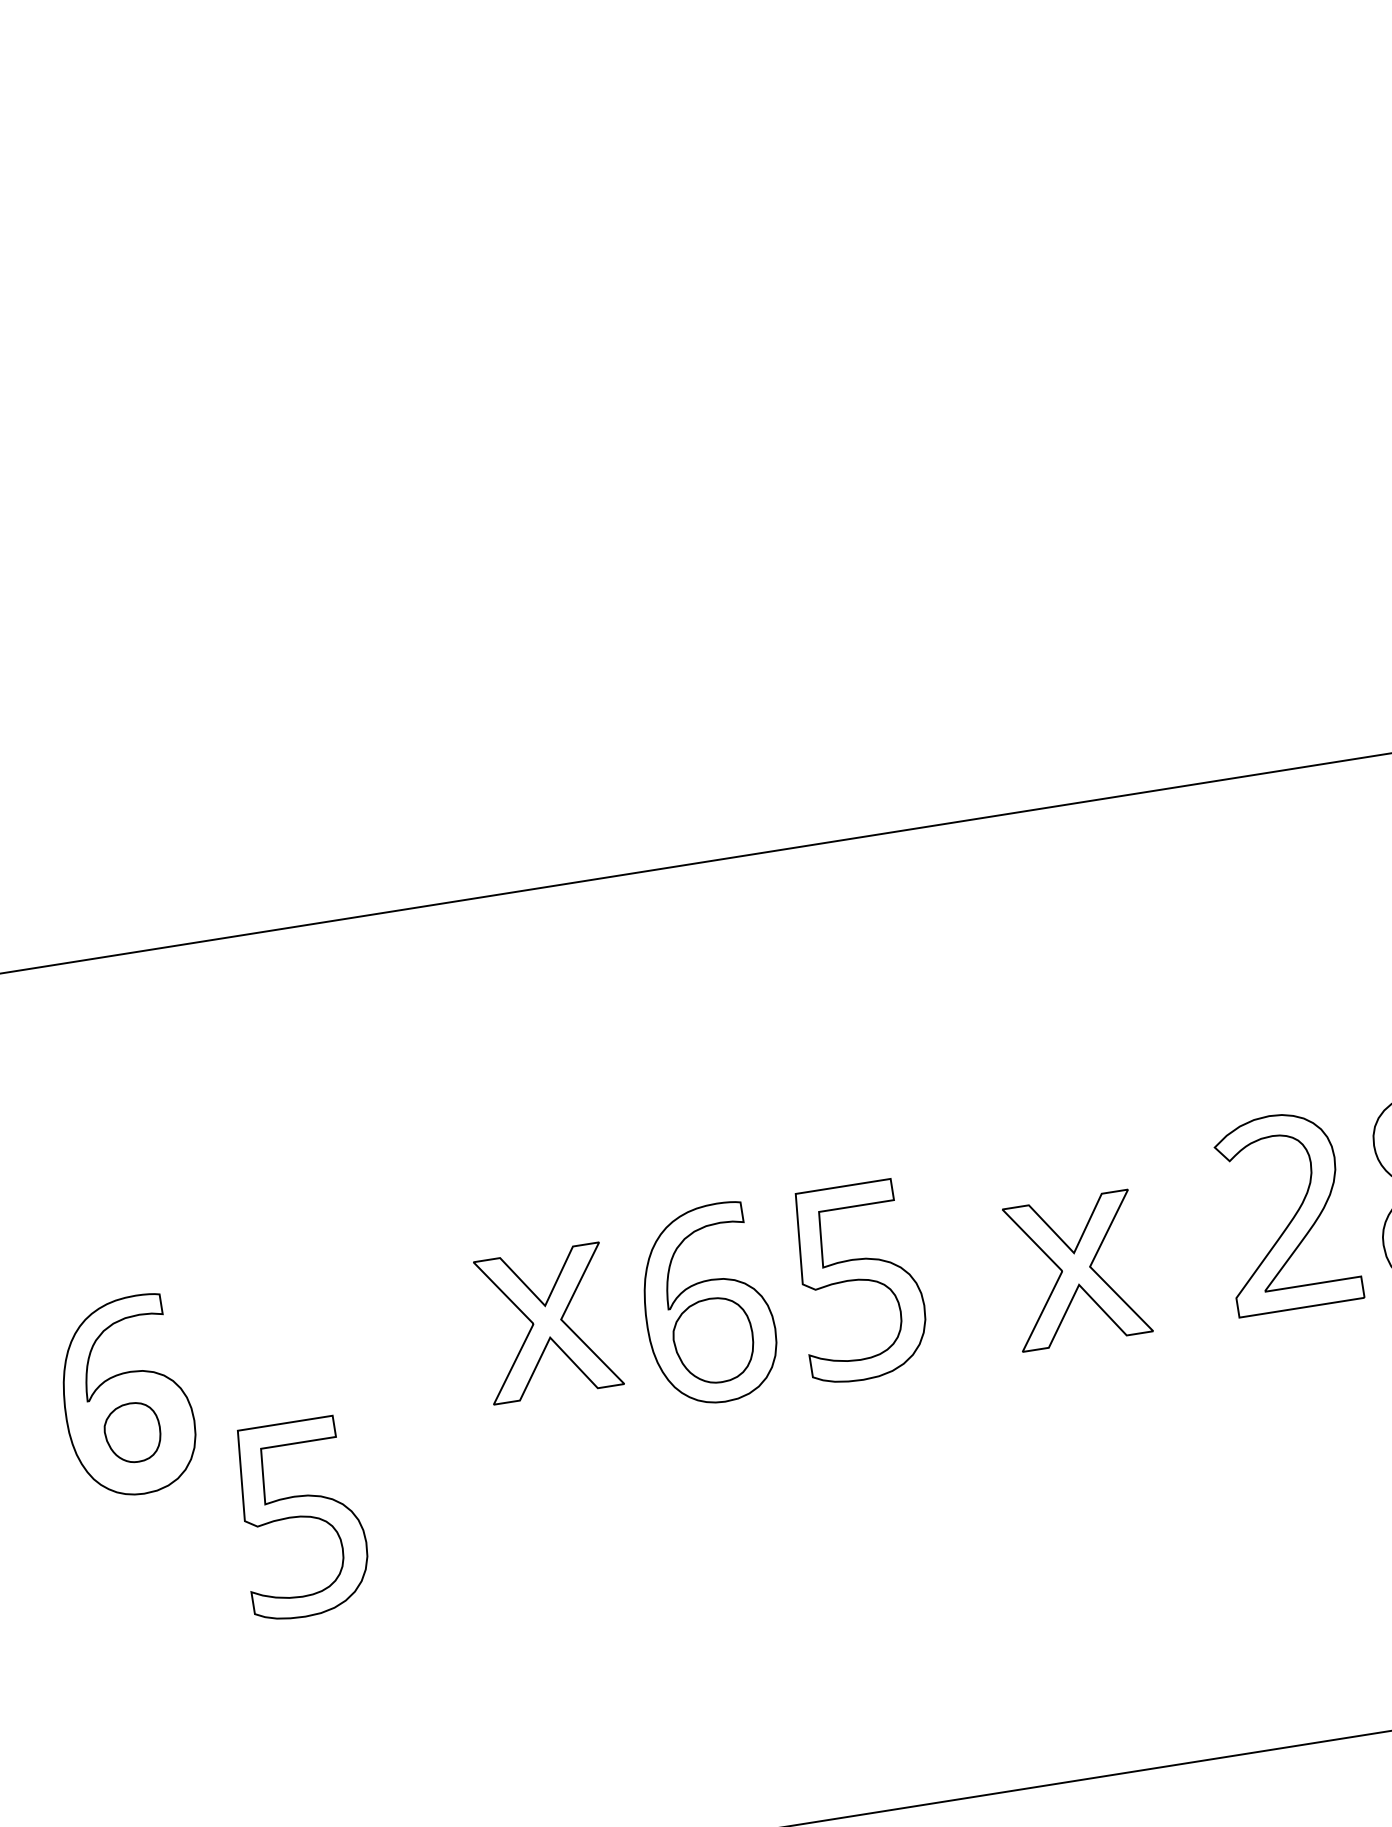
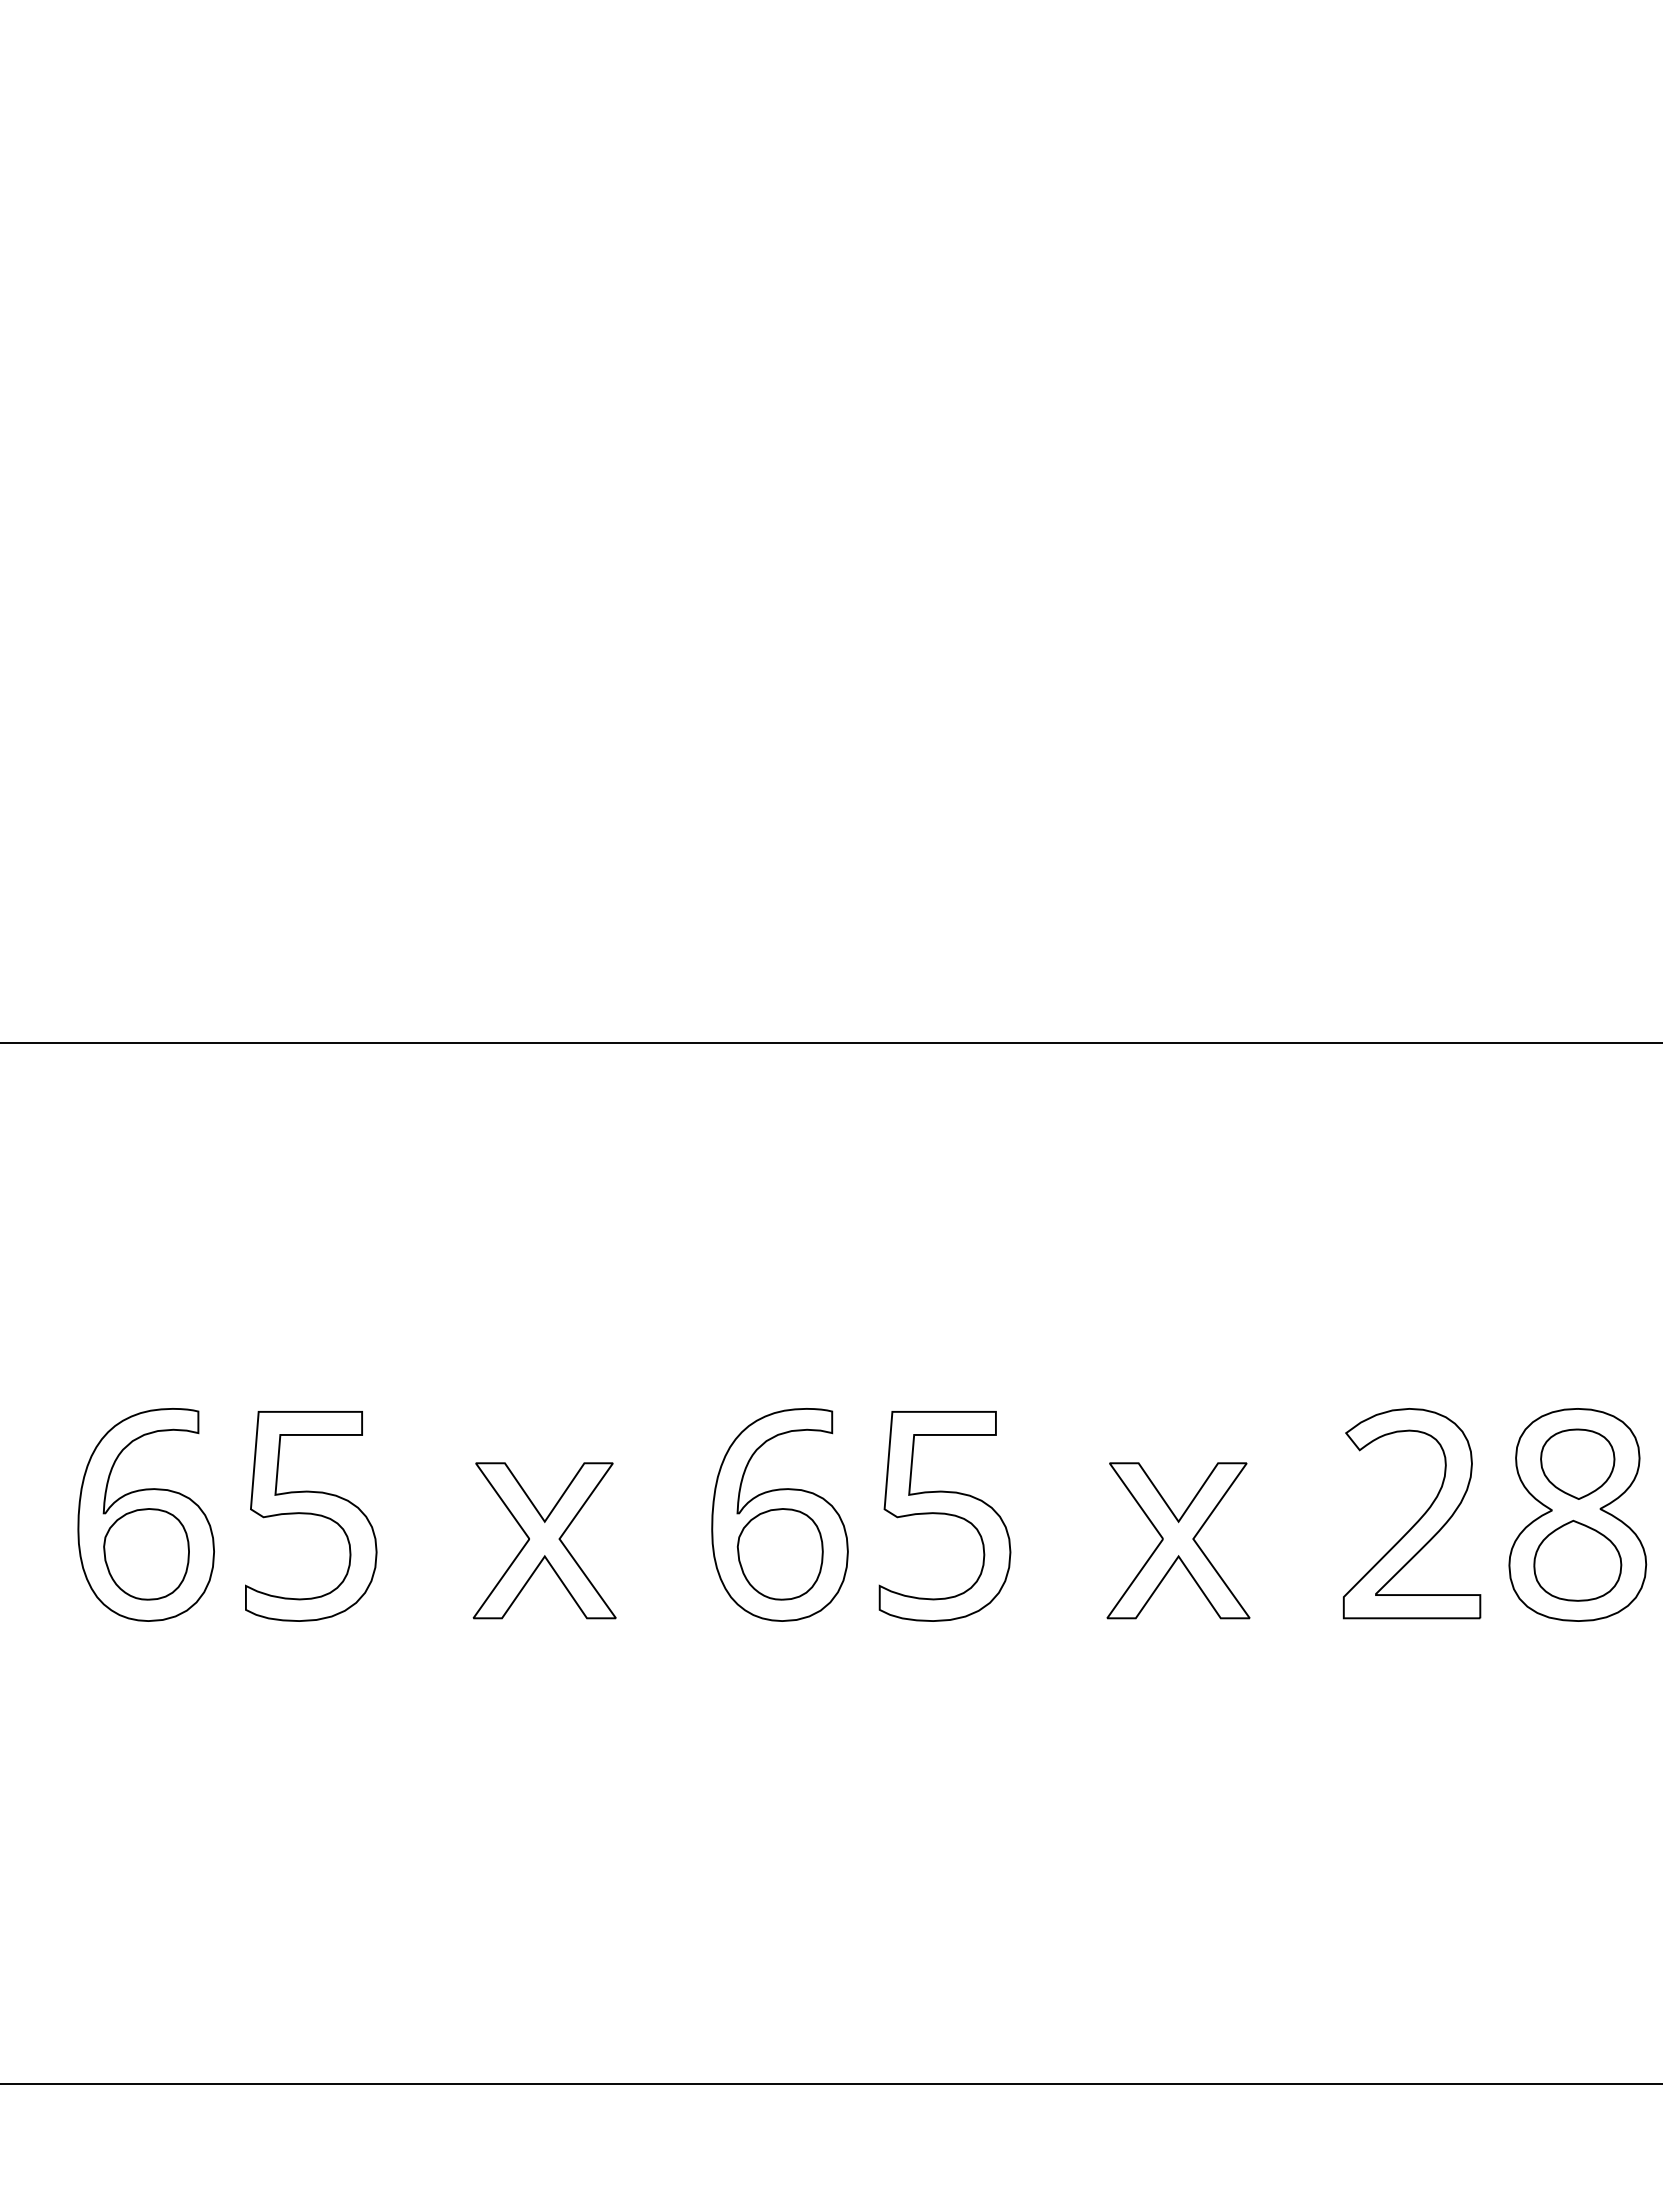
part: (547, 1323) -> (544, 1540), moved
part: (132, 1432) -> (146, 1554), size x1.43
part: (301, 1518) -> (311, 1516), moved

